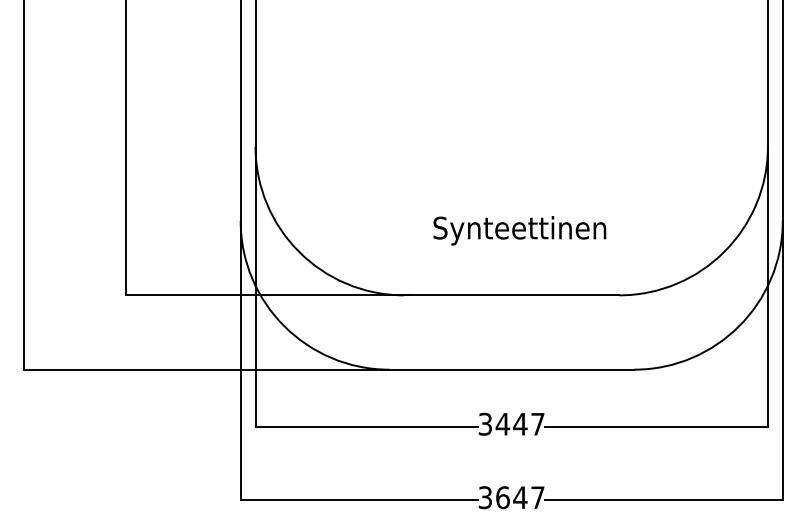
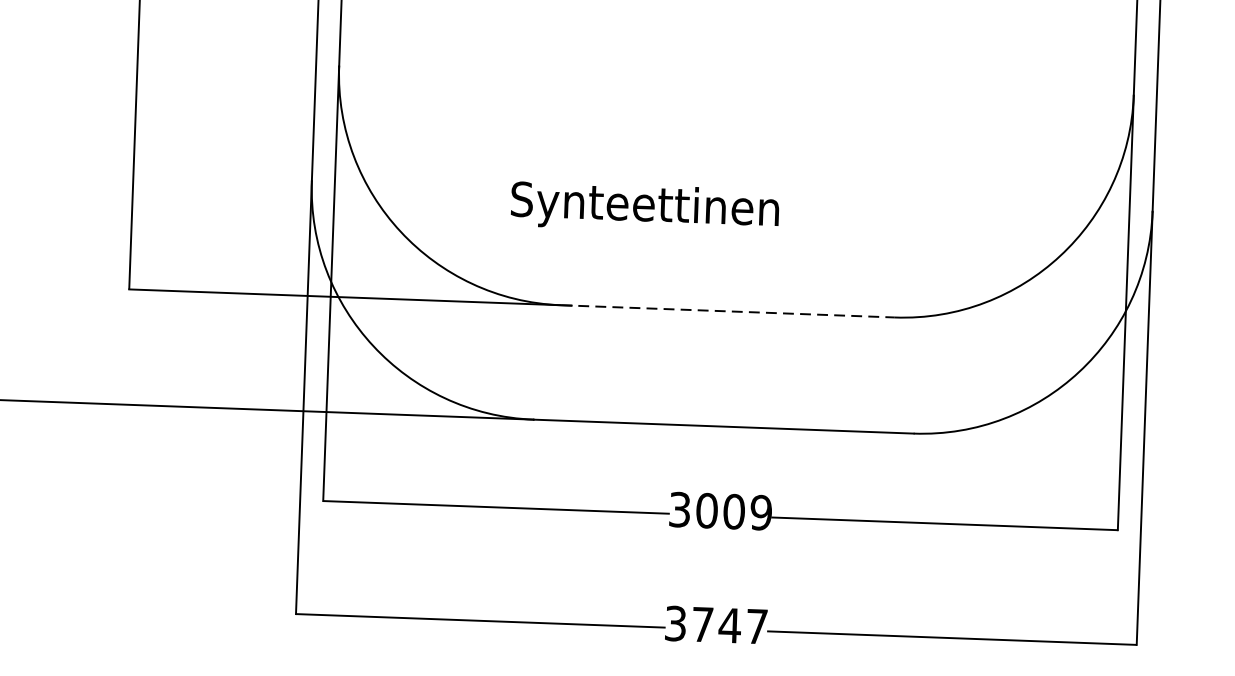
text: (519, 230) -> (644, 207), moved
line: (511, 295) -> (727, 311), solid -> dashed
text: (519, 423) -> (732, 510), 3447 -> 3009
text: (502, 497) -> (702, 624), 3647 -> 3747

